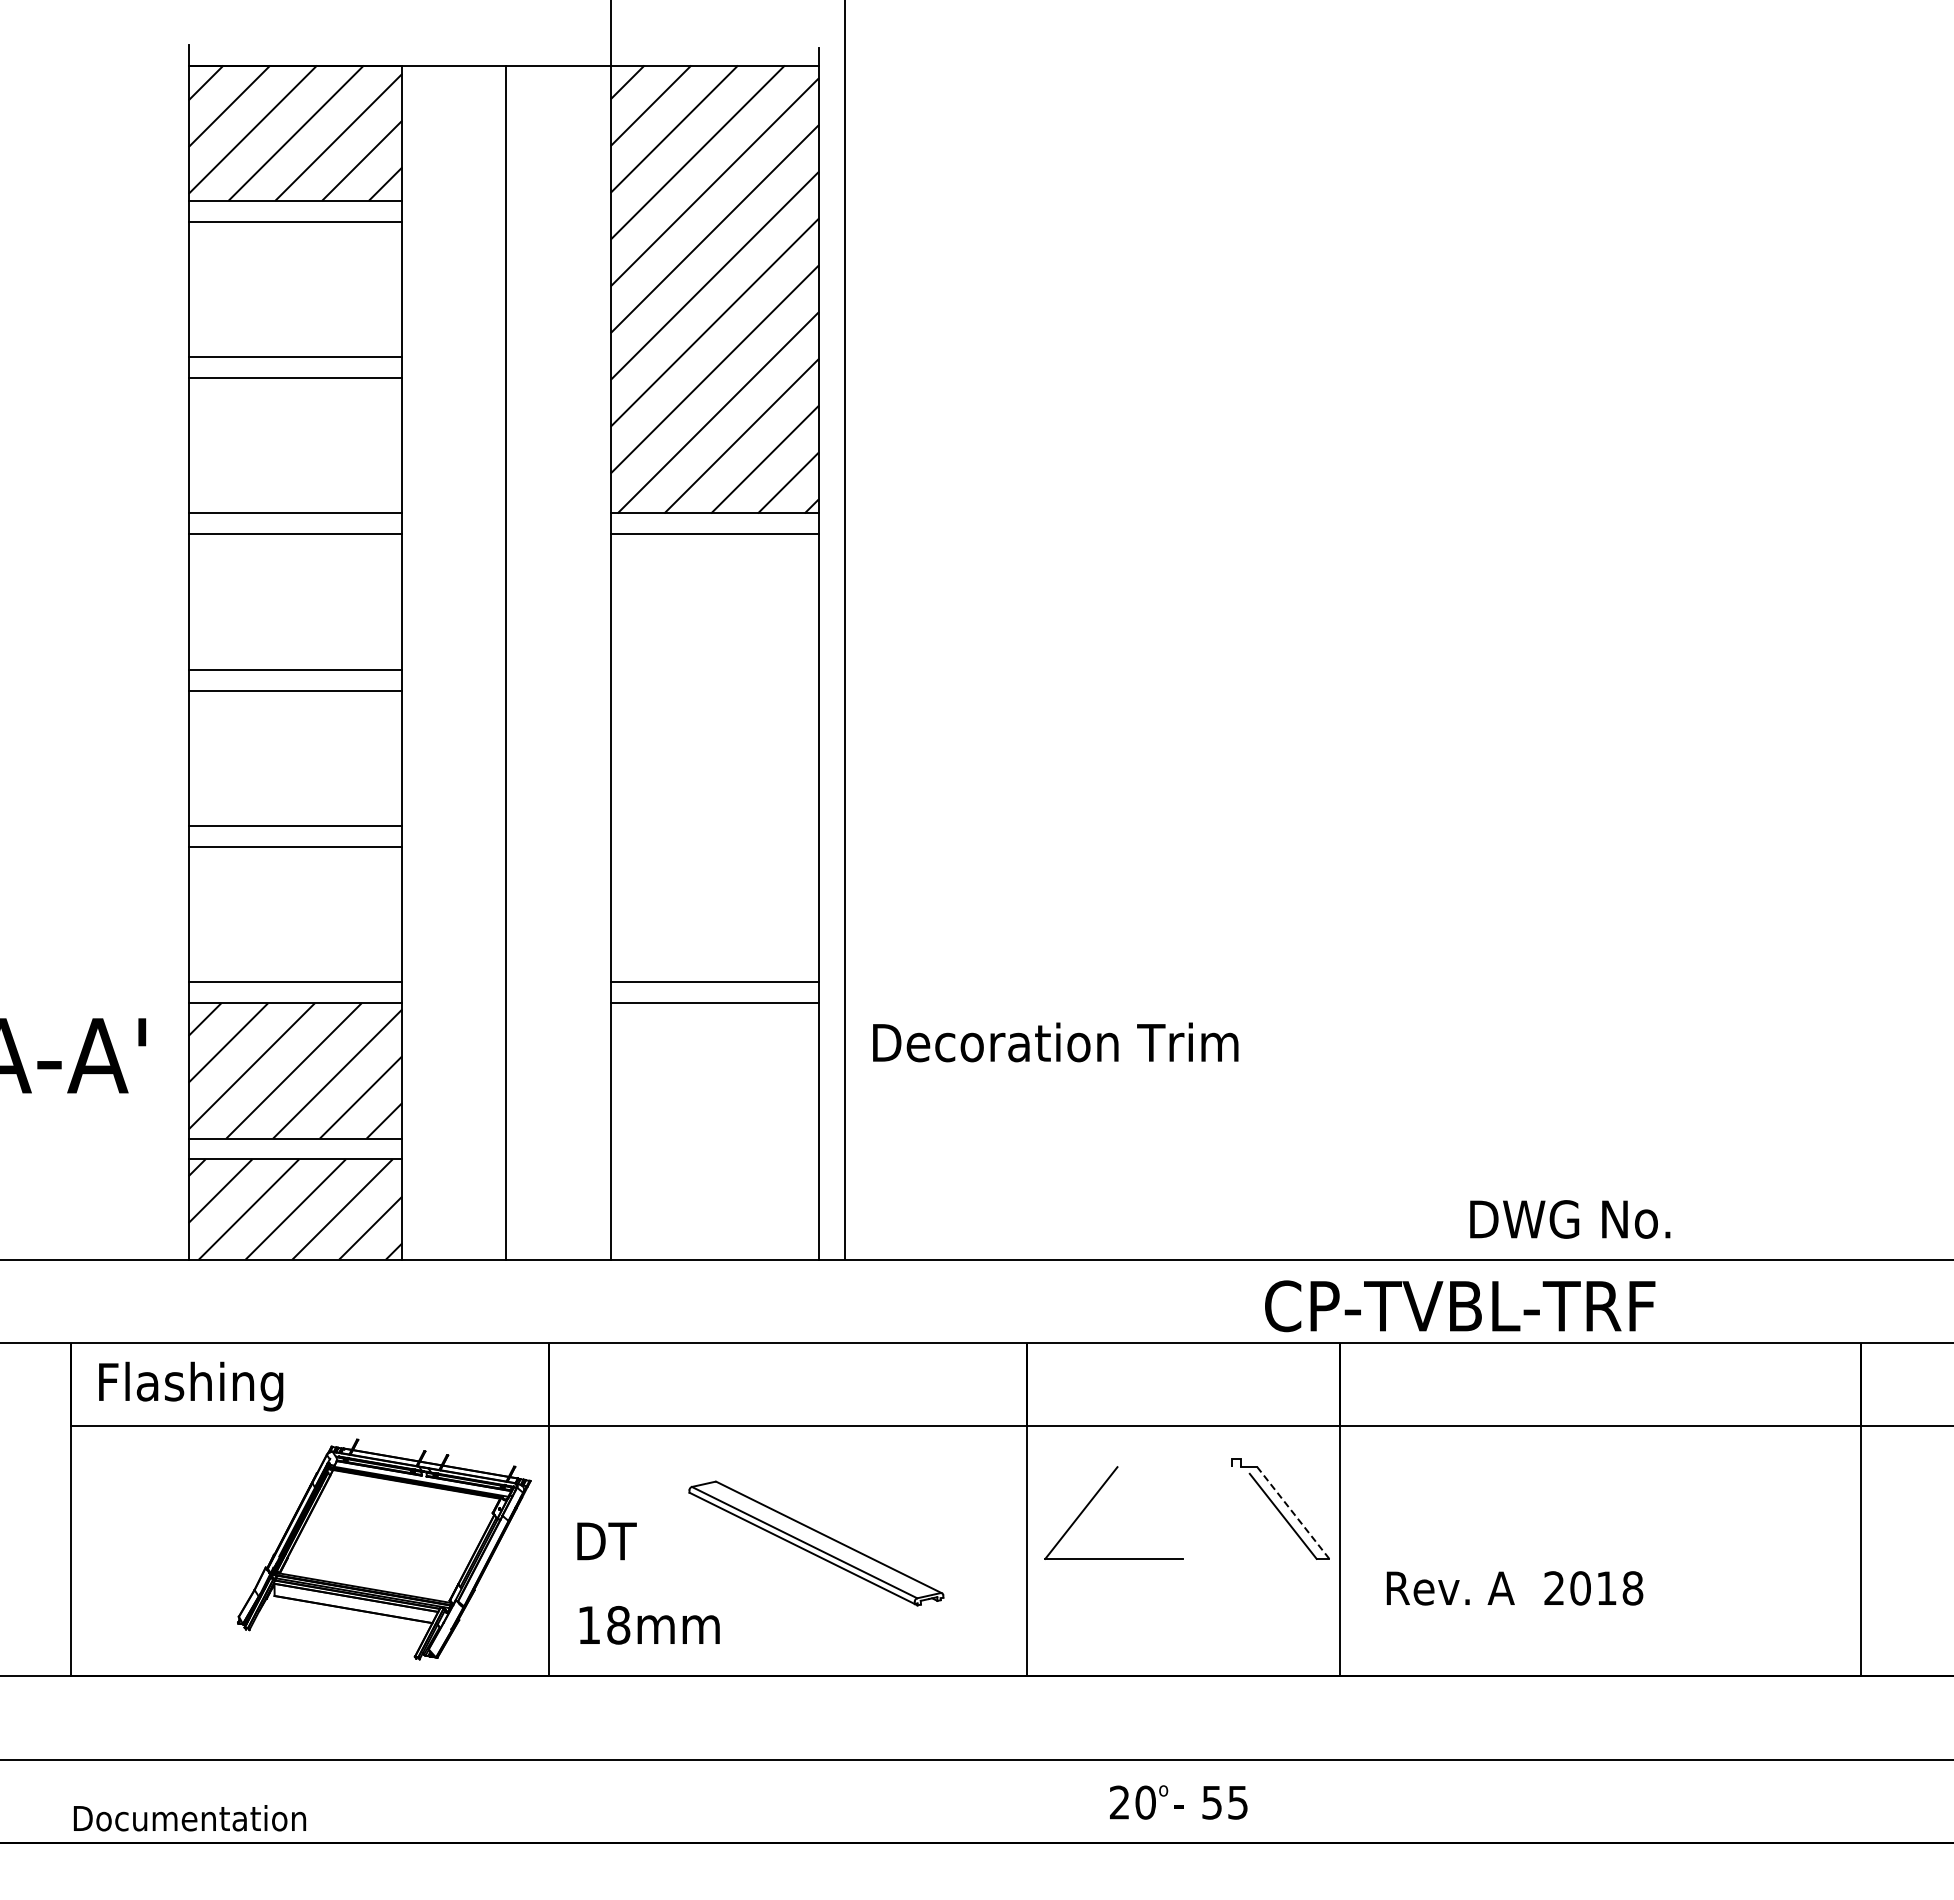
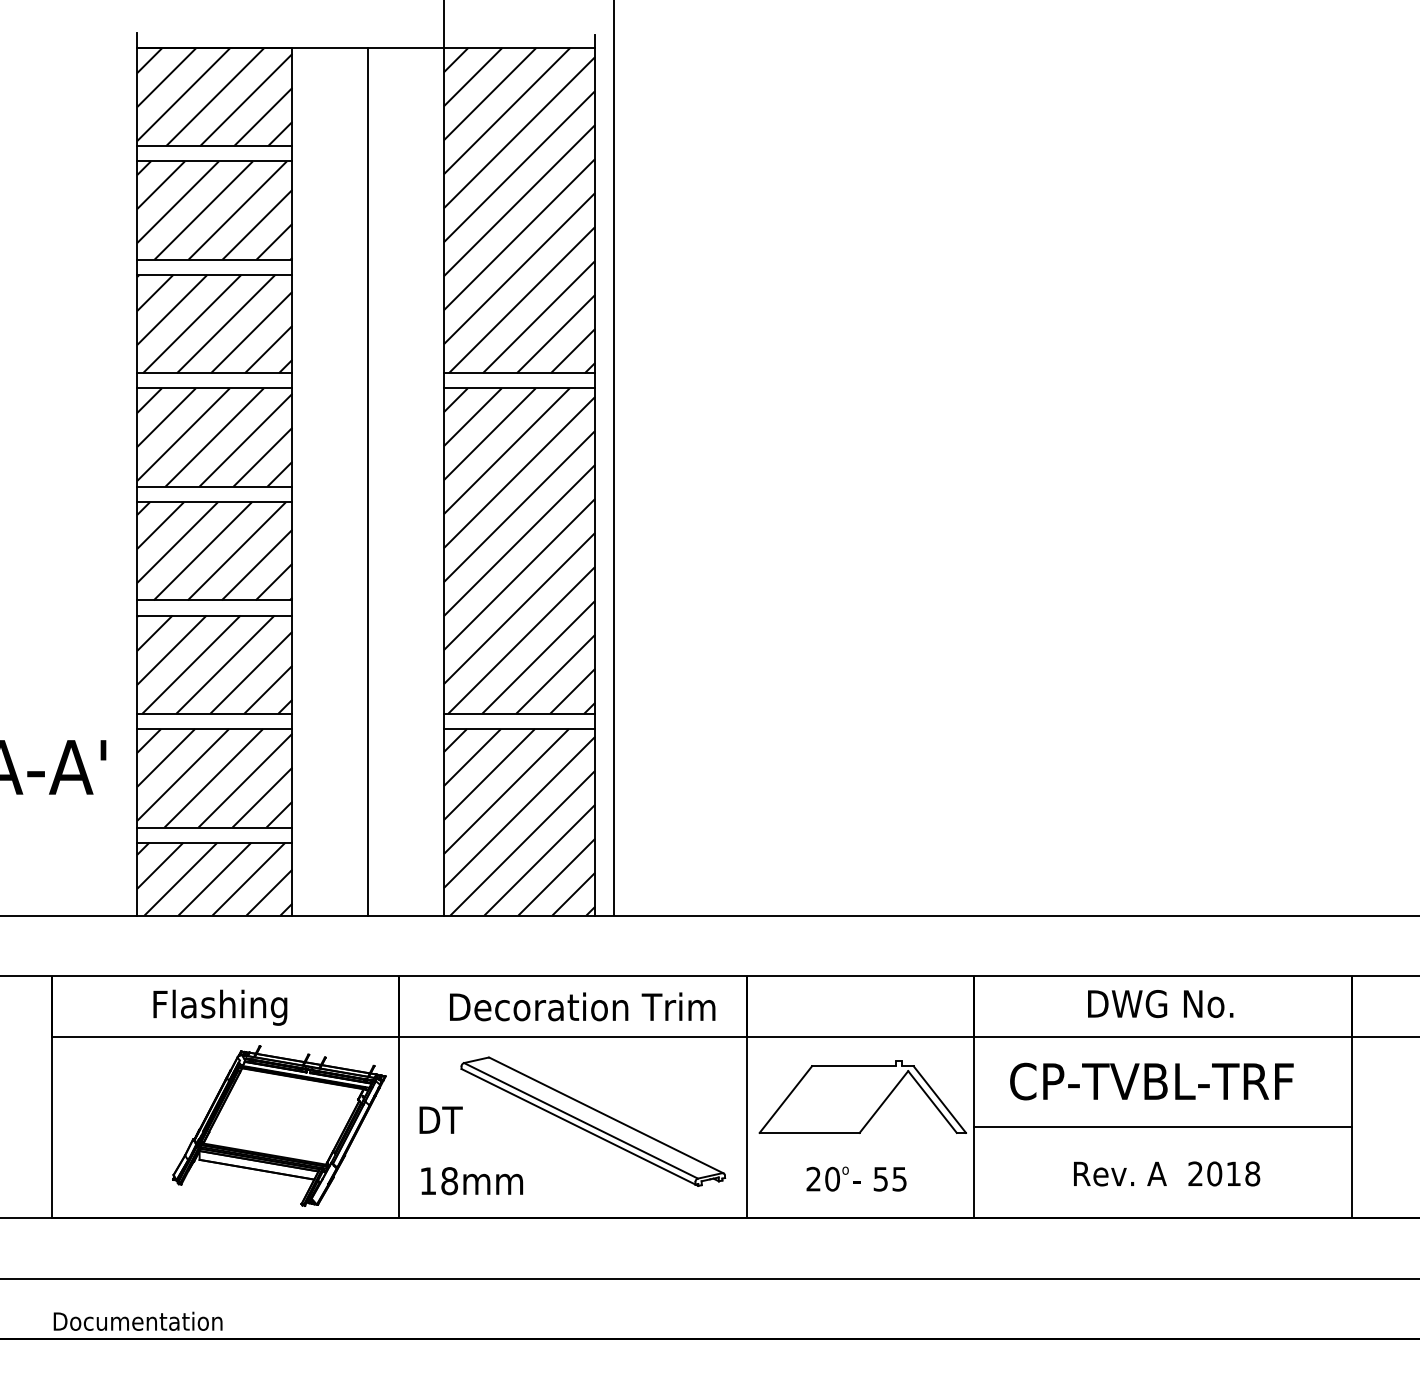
hatch: (295, 289) -> (214, 210), added
hatch: (295, 445) -> (214, 323), added
hatch: (295, 601) -> (214, 437), added
hatch: (295, 758) -> (214, 551), added
hatch: (714, 758) -> (519, 551), added
hatch: (295, 914) -> (214, 664), added
text: (1055, 1042) -> (582, 1006), moved
hatch: (714, 1131) -> (519, 822), added
text: (1570, 1219) -> (1160, 1004), moved
text: (1460, 1306) -> (1152, 1081), moved
text: (191, 1386) -> (220, 1007), moved
line: (1174, 1467) -> (853, 1066), added
line: (1293, 1512) -> (939, 1099), dashed -> solid
line: (1215, 1515) -> (883, 1101), added
part: (816, 1543) -> (593, 1121), size x1.43
line: (1599, 1551) -> (1162, 1127), added
text: (1514, 1588) -> (1166, 1174), moved
text: (1178, 1802) -> (856, 1179), moved

